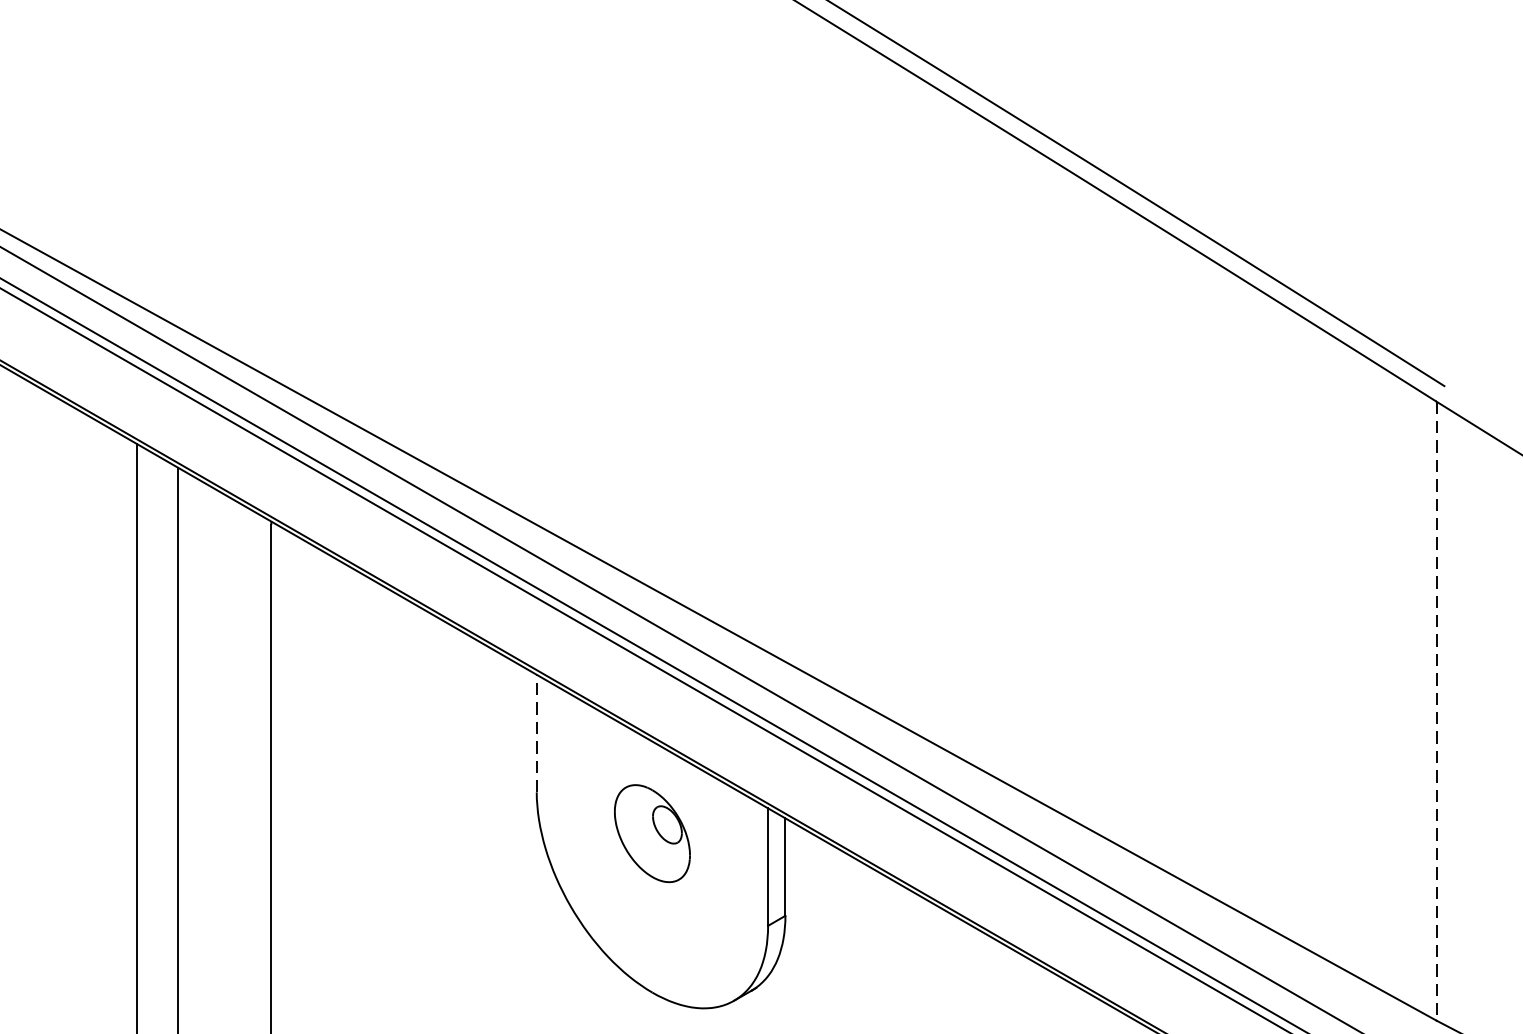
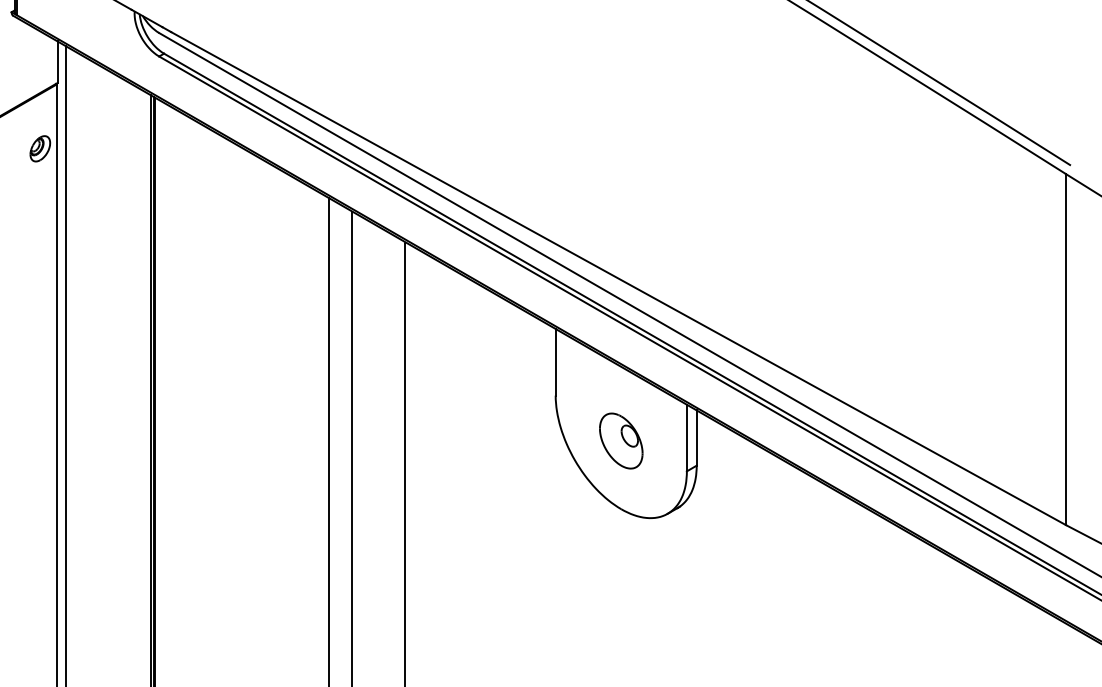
line: (1435, 710) -> (1065, 349), dashed -> solid
line: (536, 732) -> (555, 361), dashed -> solid
part: (652, 832) -> (621, 440), moved

